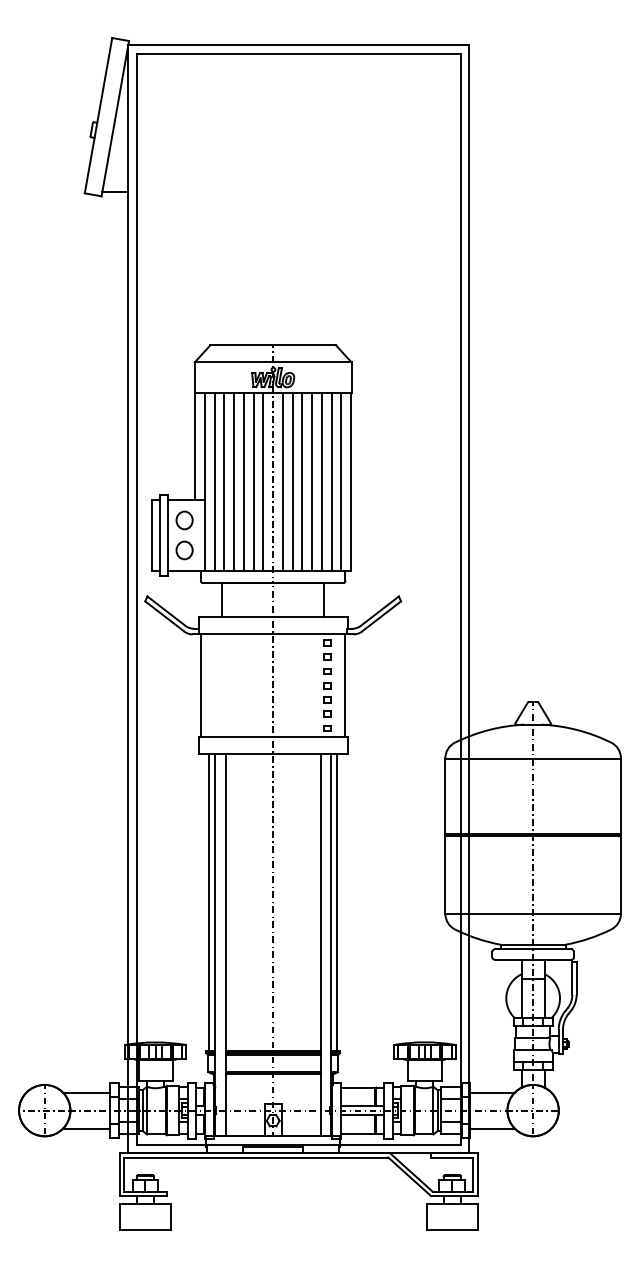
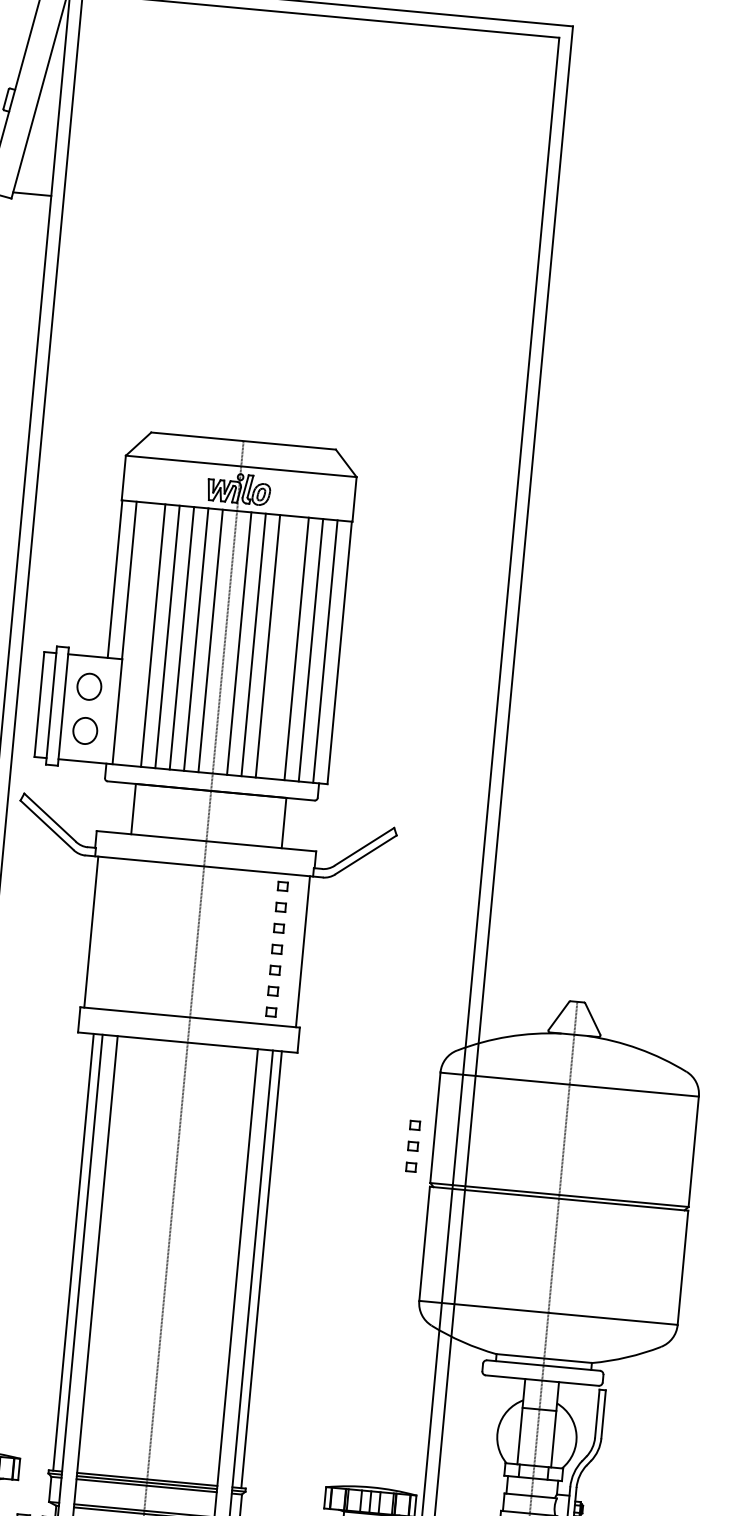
line: (214, 481) -> (138, 633), removed
line: (312, 481) -> (282, 646), removed
part: (431, 809) -> (413, 1145), added

